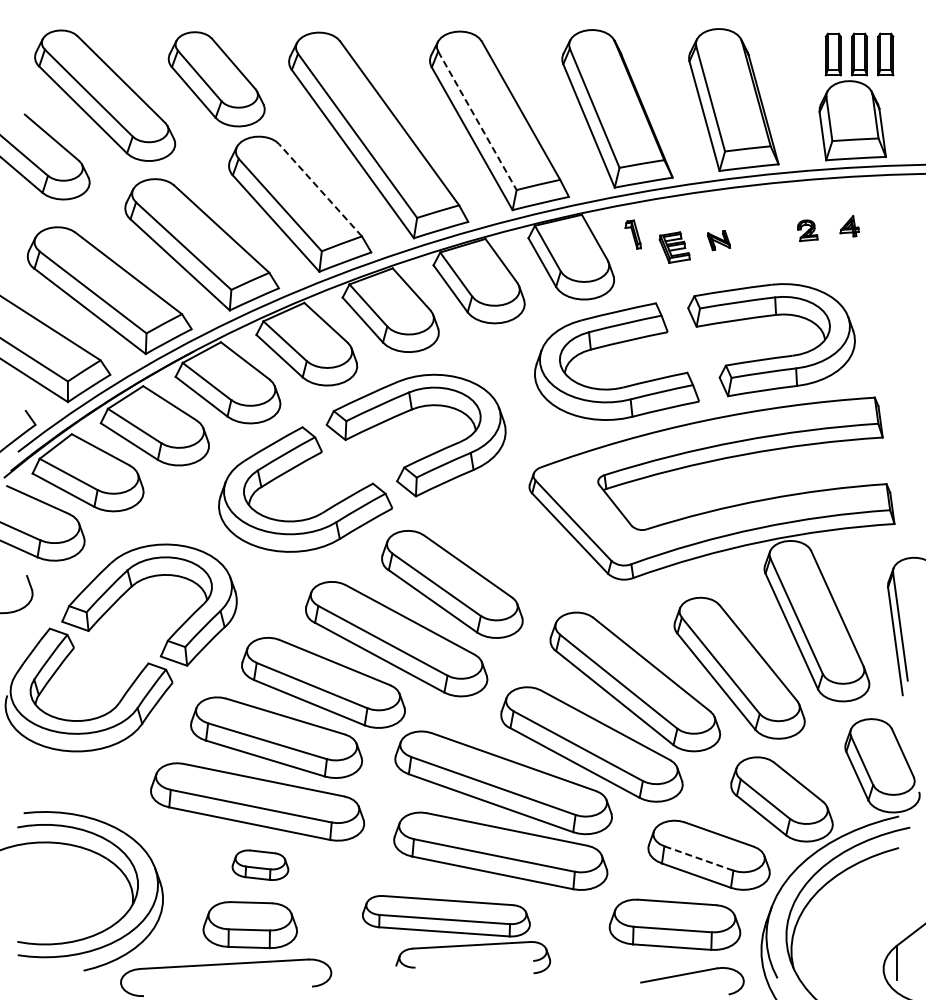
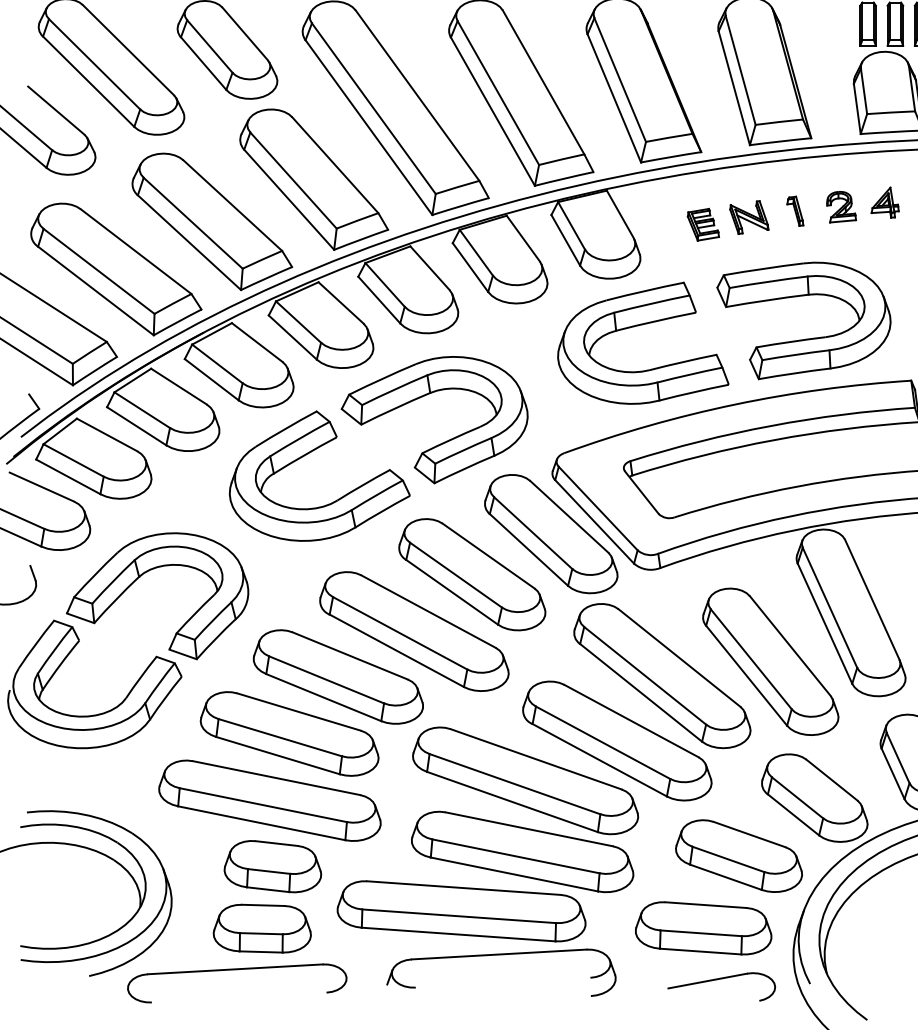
line: (477, 120) -> (498, 92), dashed -> solid
line: (320, 190) -> (335, 165), dashed -> solid
part: (849, 225) -> (884, 201), size x1.43
part: (807, 230) -> (841, 206), size x1.43
part: (632, 234) -> (794, 211), moved
part: (718, 240) -> (748, 217), size x1.67
part: (528, 545) -> (551, 534), added
line: (698, 858) -> (728, 859), dashed -> solid
part: (260, 864) -> (272, 865), size x1.67
part: (456, 934) -> (476, 938), size x1.43

